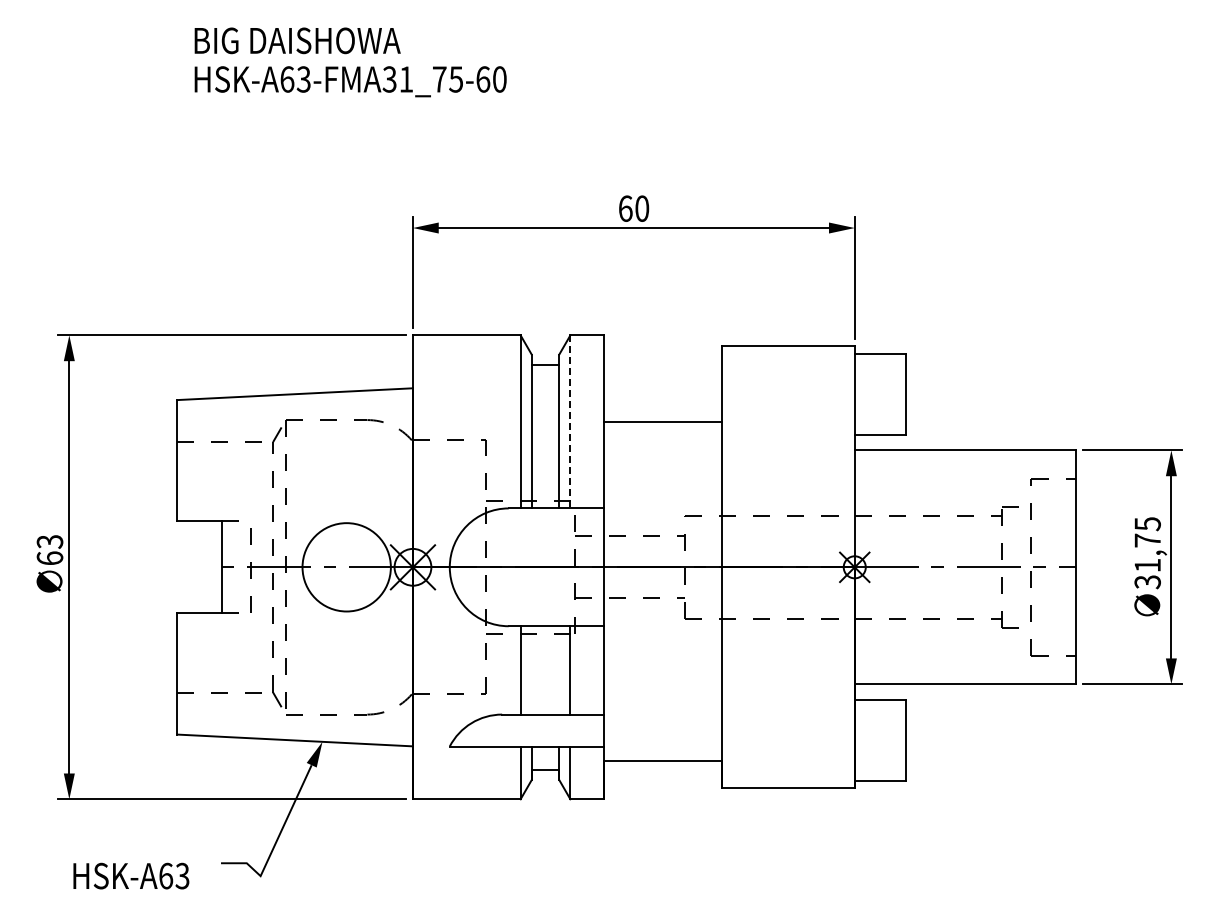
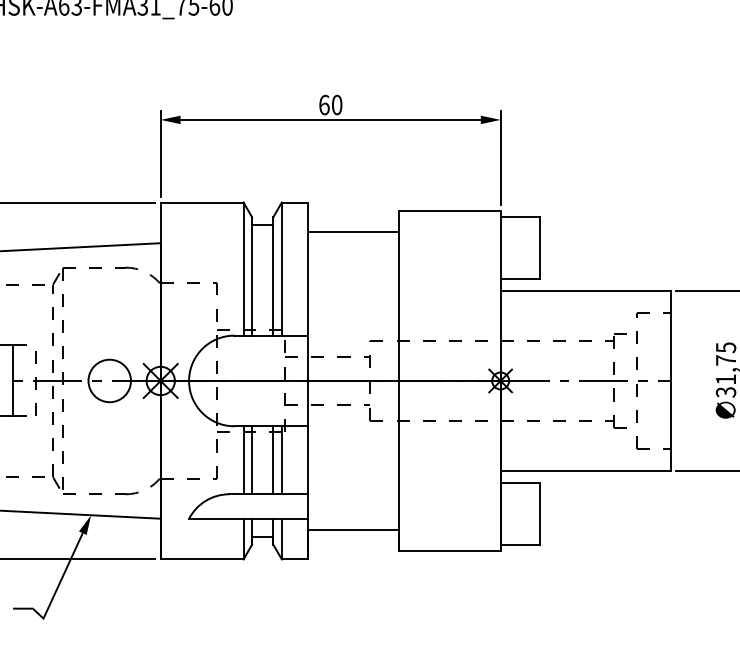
line: (570, 421) -> (281, 268), dashed -> solid
line: (663, 421) -> (353, 231), moved
circle: (346, 566) -> (109, 380), size x0.62
line: (531, 670) -> (251, 460), added
line: (559, 670) -> (273, 460), added

